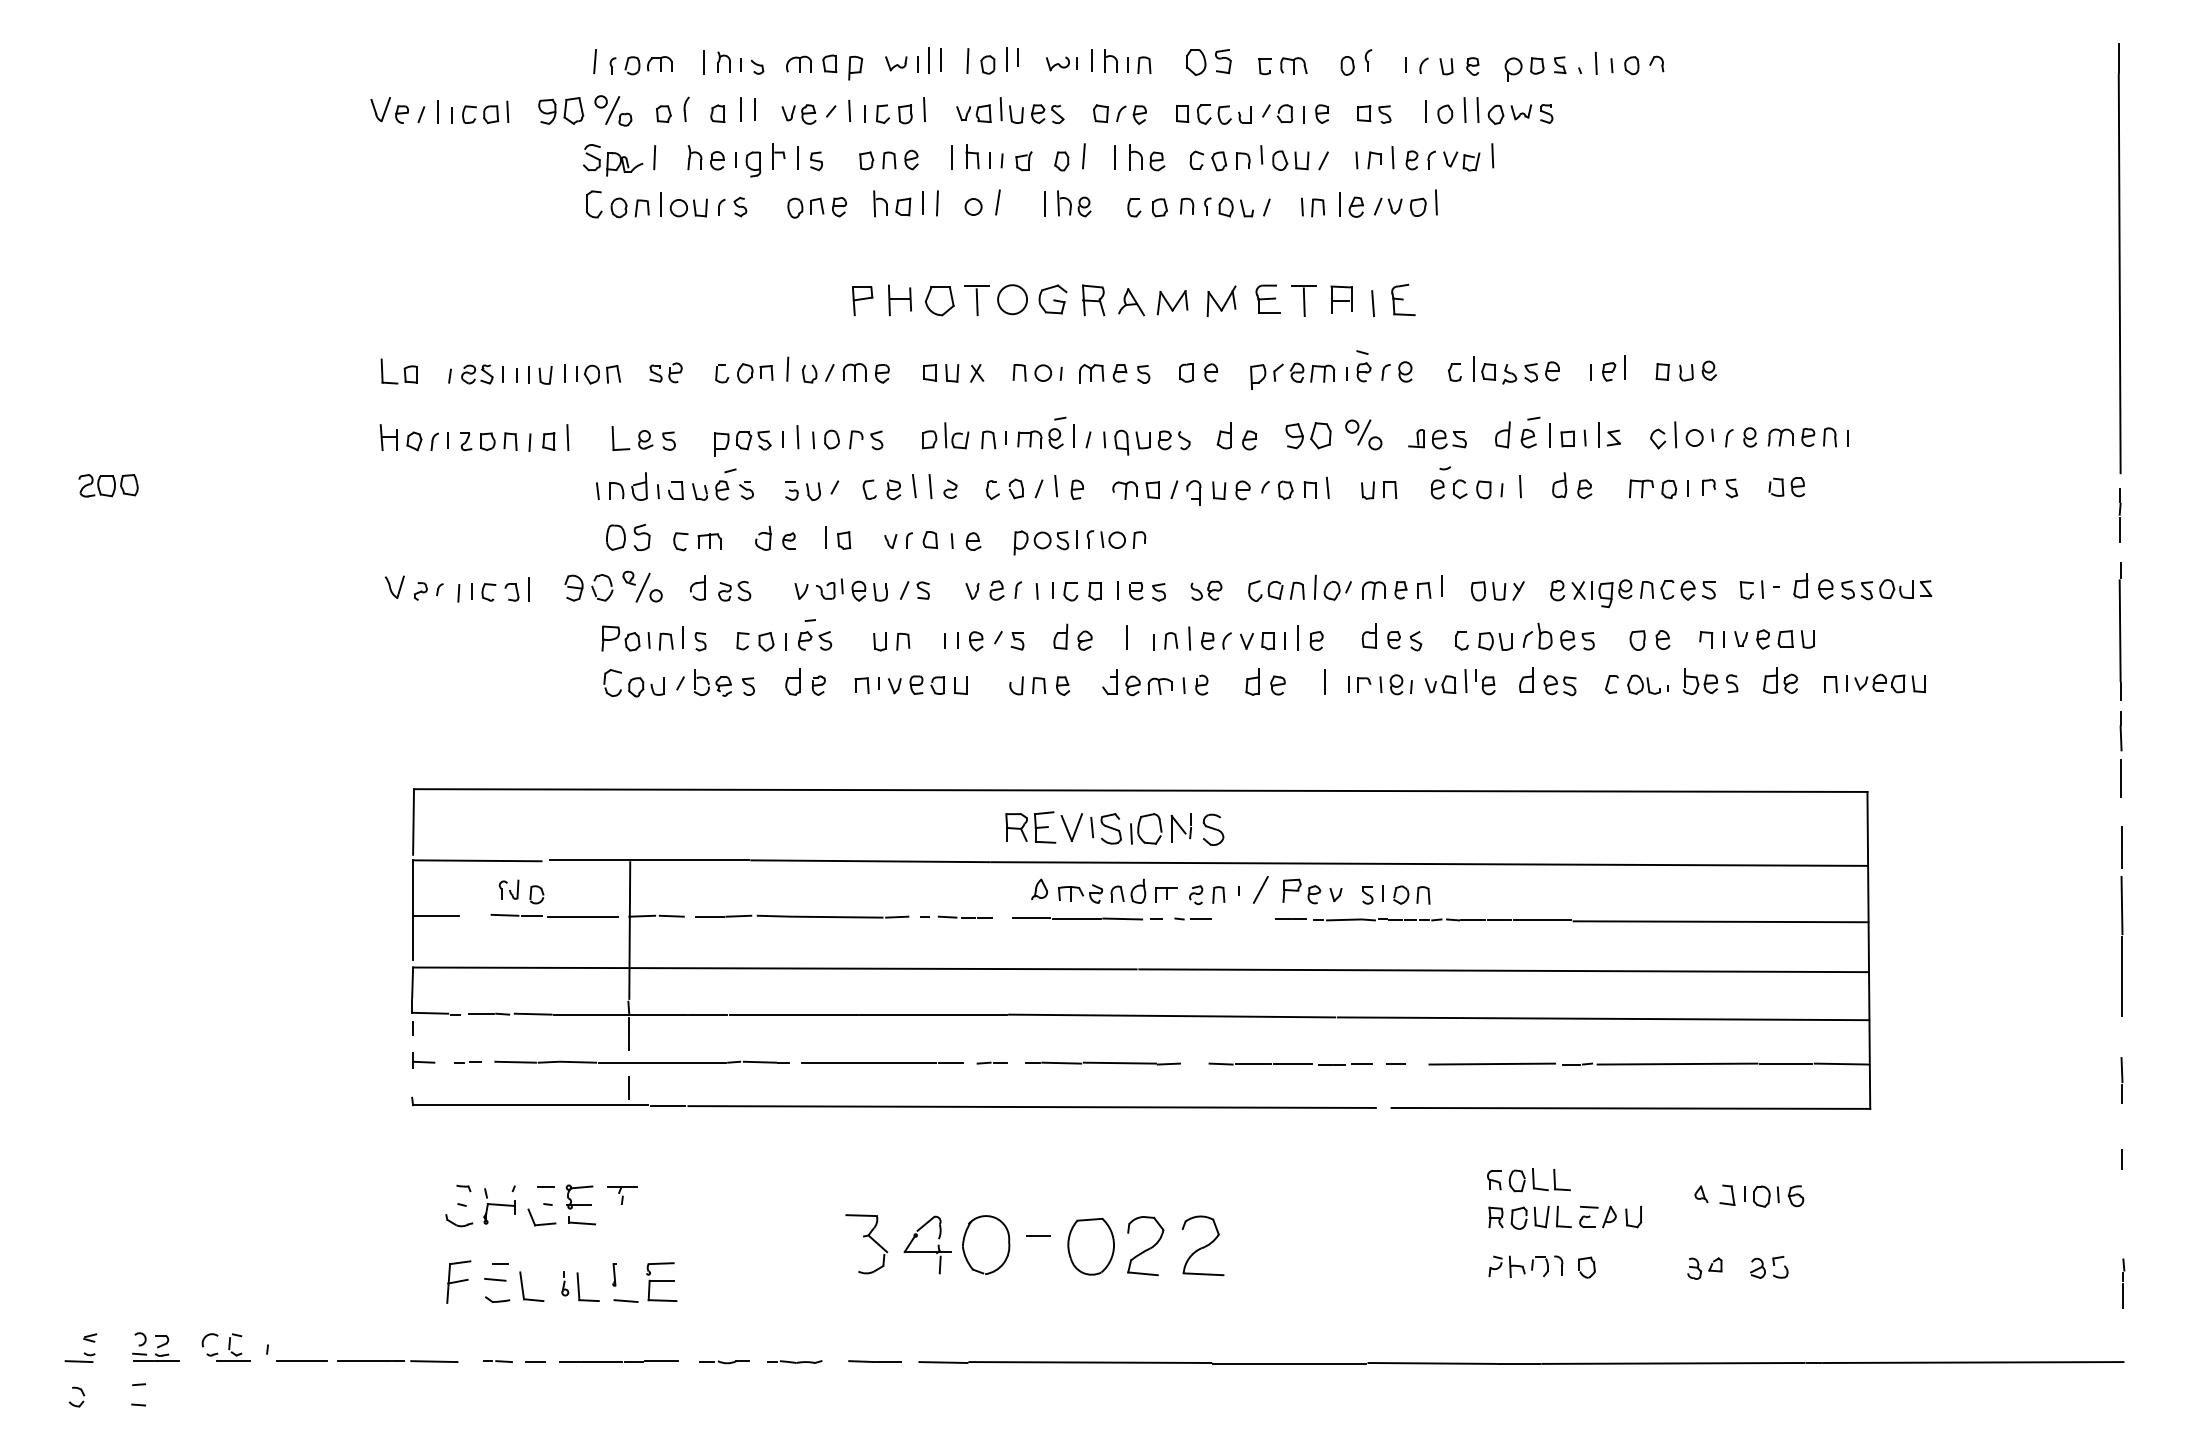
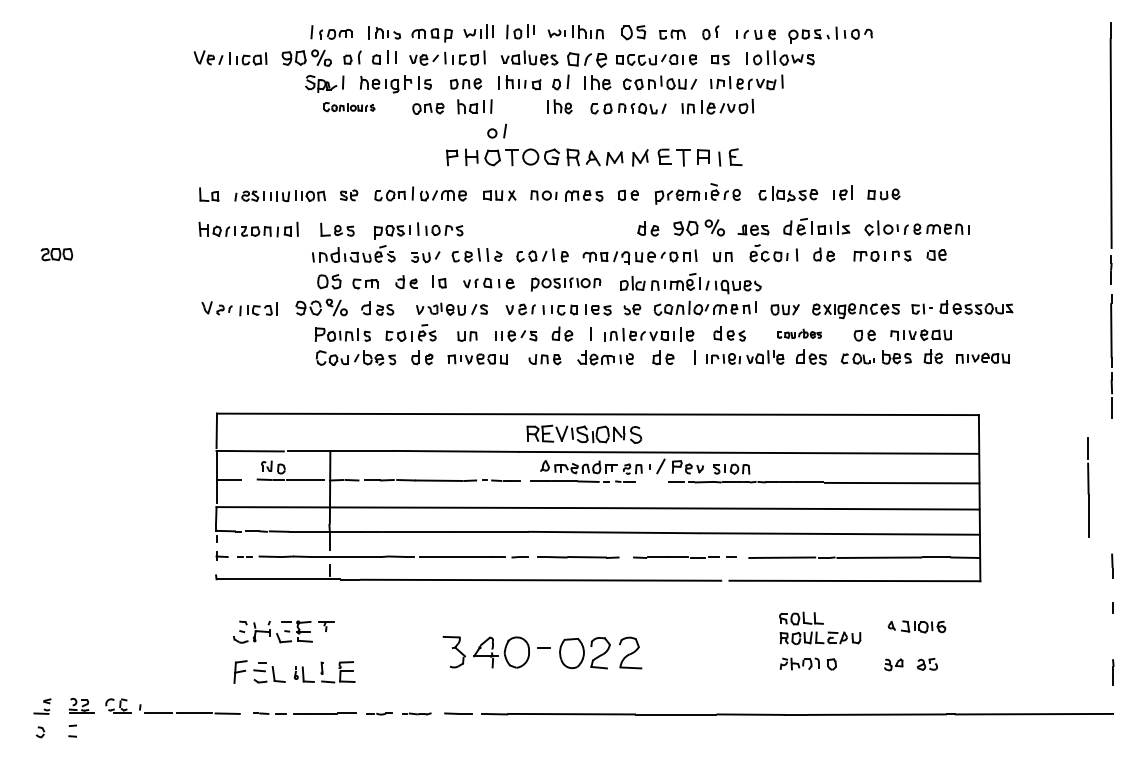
part: (1118, 113) -> (586, 59), size x1.4
part: (983, 201) -> (497, 130), moved
part: (666, 203) -> (349, 106), size x0.6
part: (1055, 435) -> (690, 283), moved
part: (1525, 636) -> (799, 333), size x0.6
line: (2122, 922) -> (1088, 487), moved

